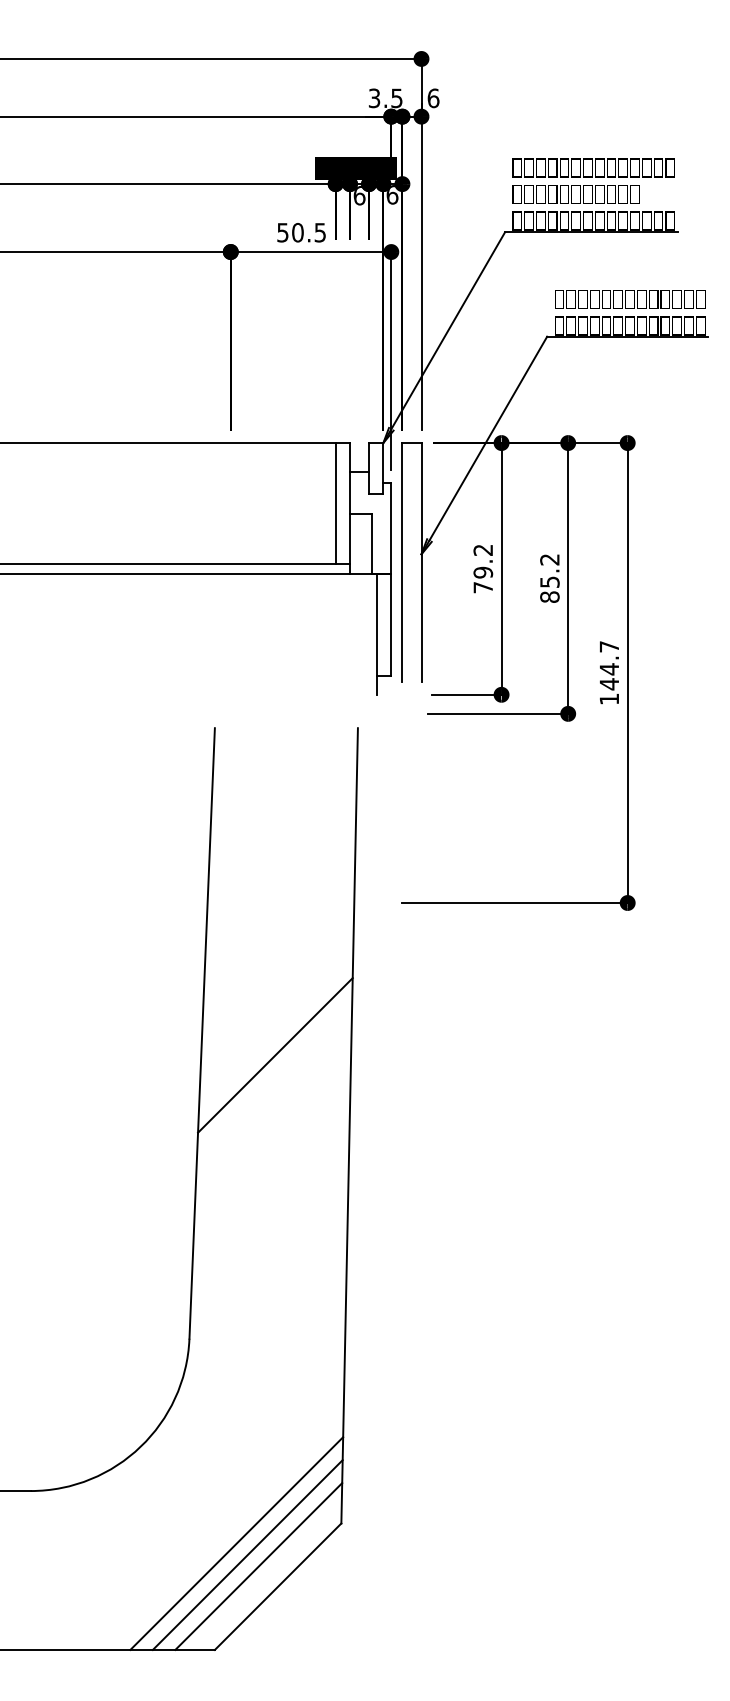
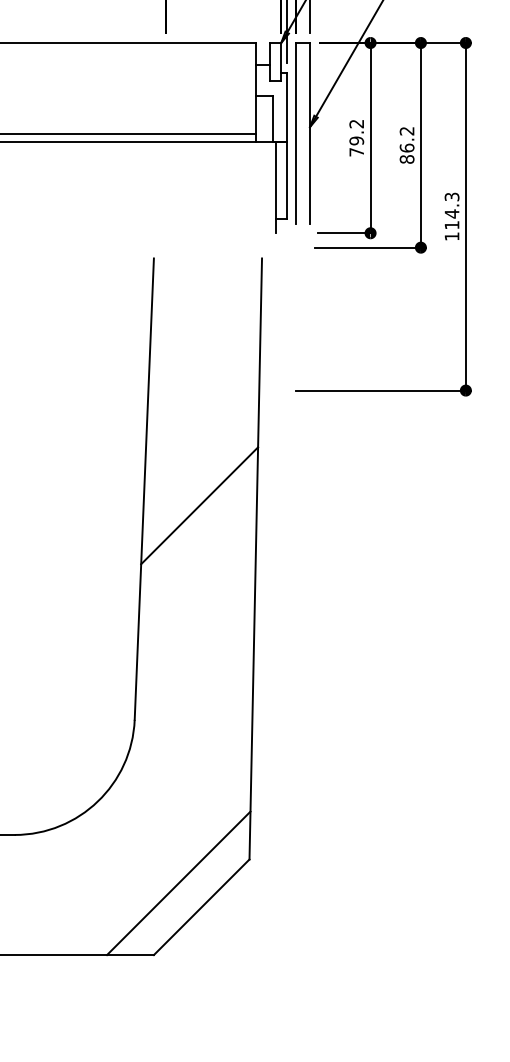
line: (335, 503) -> (245, 88), removed
text: (549, 581) -> (406, 147), 85.2 -> 86.2
text: (609, 665) -> (452, 211), 144.7 -> 114.3
line: (236, 1543) -> (170, 874), removed
line: (258, 1566) -> (186, 891), removed

